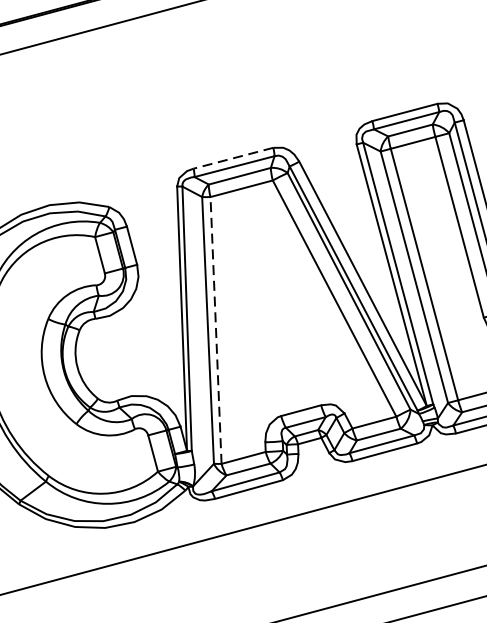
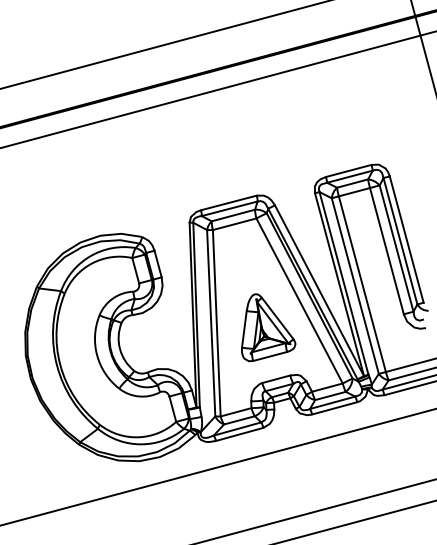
line: (232, 157) -> (228, 202), dashed -> solid
line: (215, 329) -> (216, 322), dashed -> solid
part: (290, 336) -> (268, 327), added

